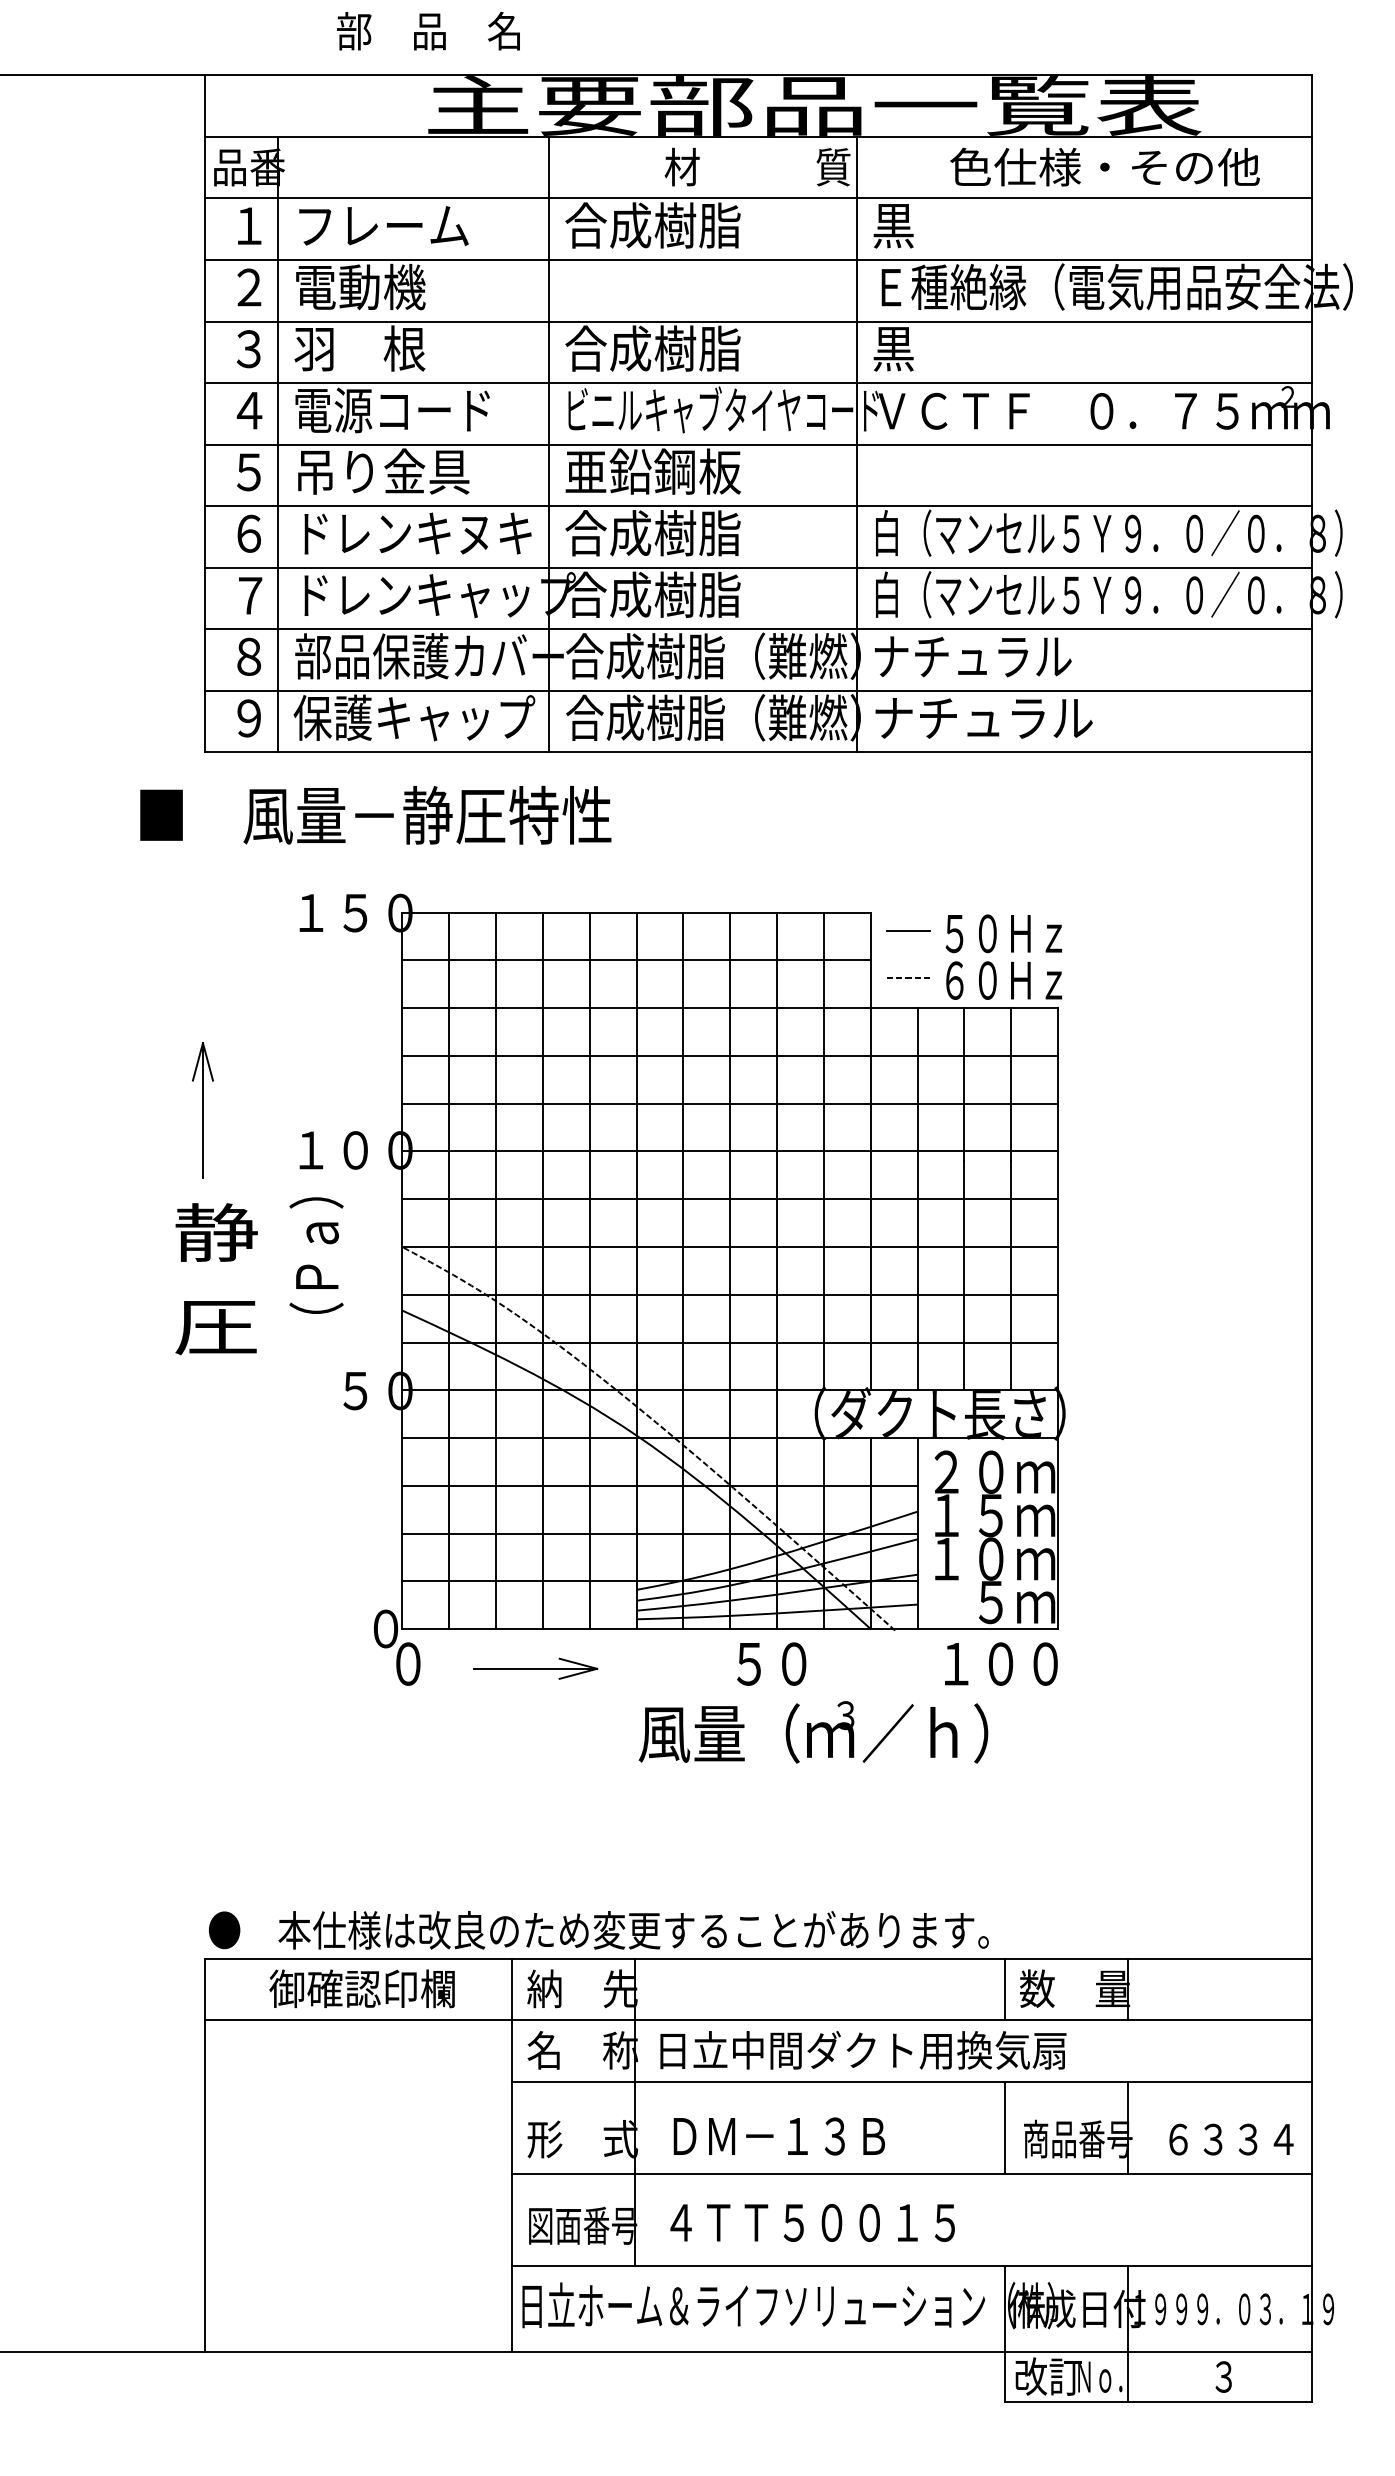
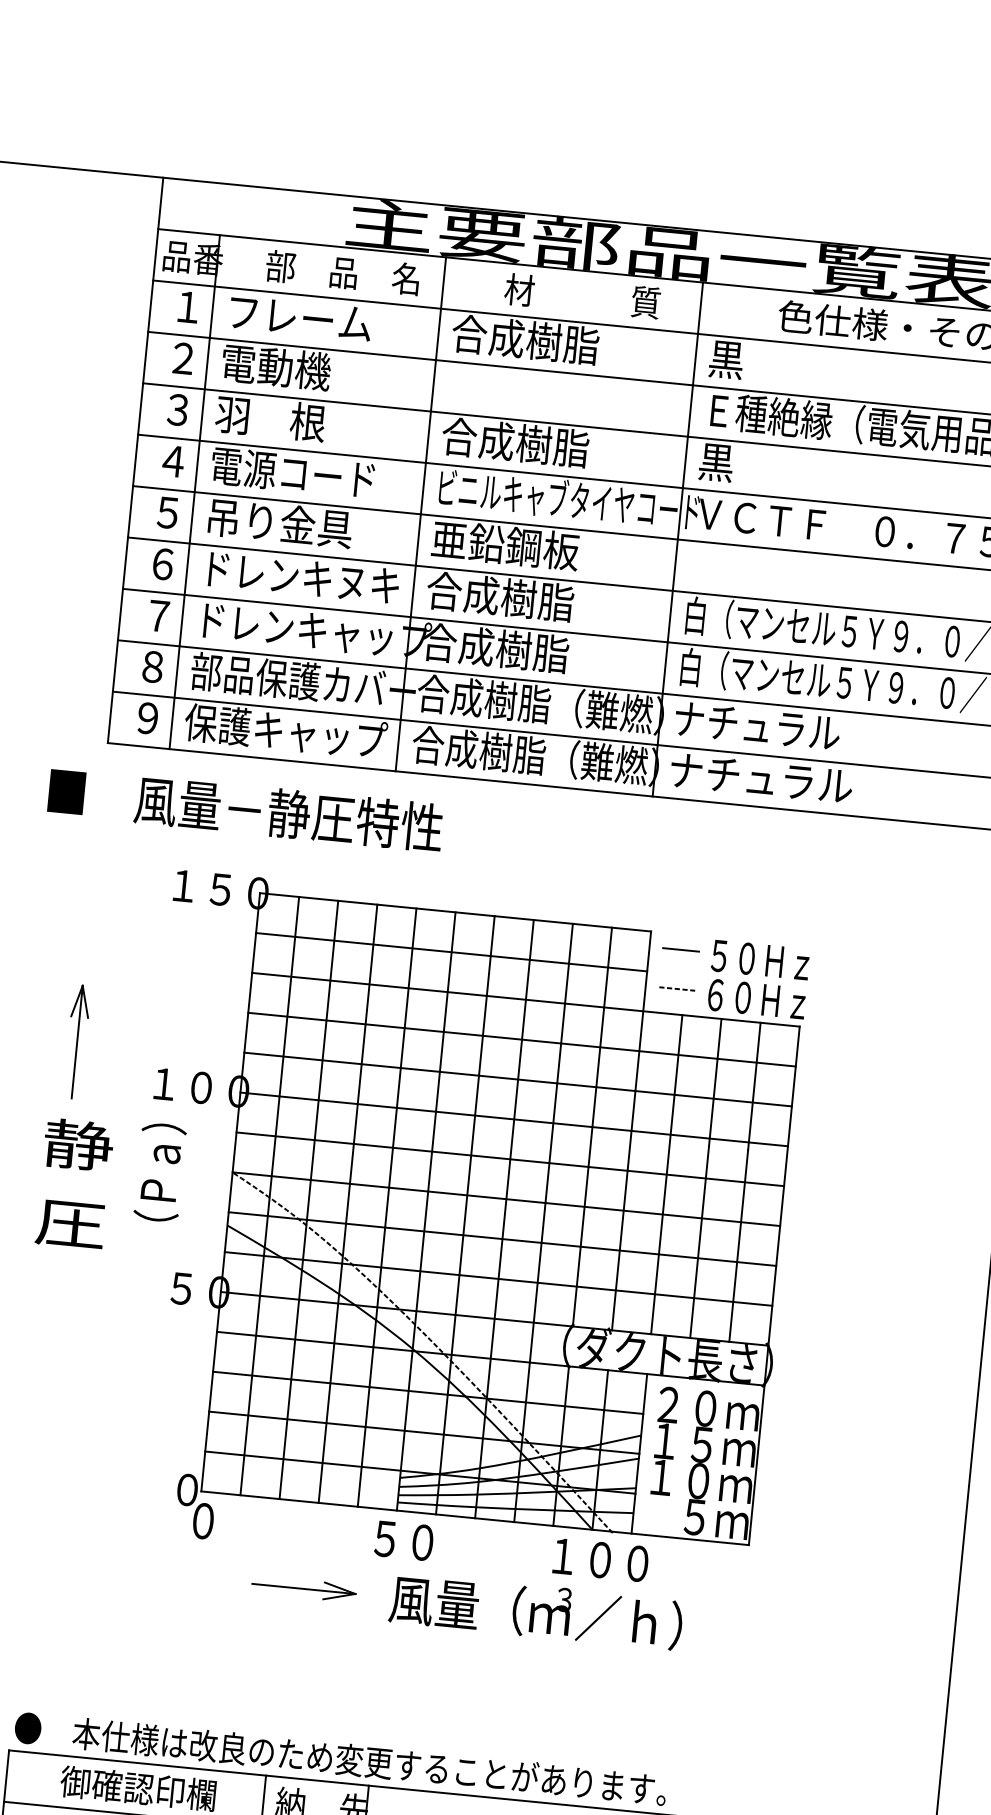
text: (428, 30) -> (342, 272), moved
text: (757, 166) -> (582, 295), moved
text: (771, 1663) -> (404, 1540), moved
text: (1001, 1663) -> (601, 1559), moved
part: (535, 1668) -> (303, 1588), moved

